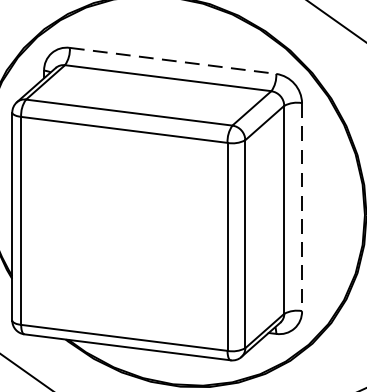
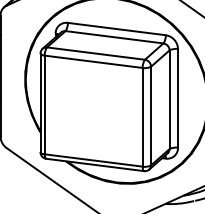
line: (174, 61) -> (117, 29), dashed -> solid
line: (303, 207) -> (178, 98), dashed -> solid

